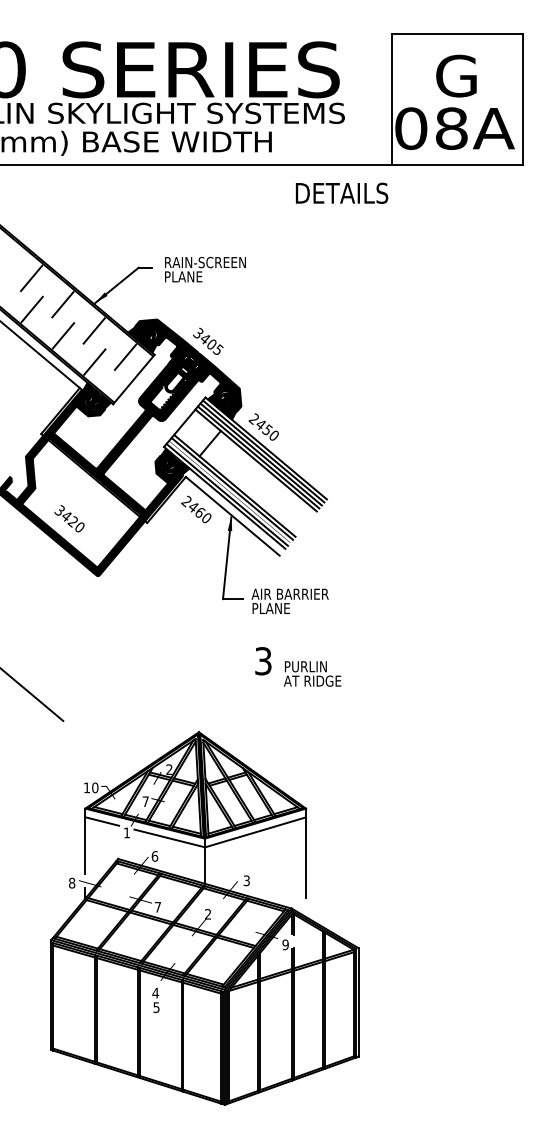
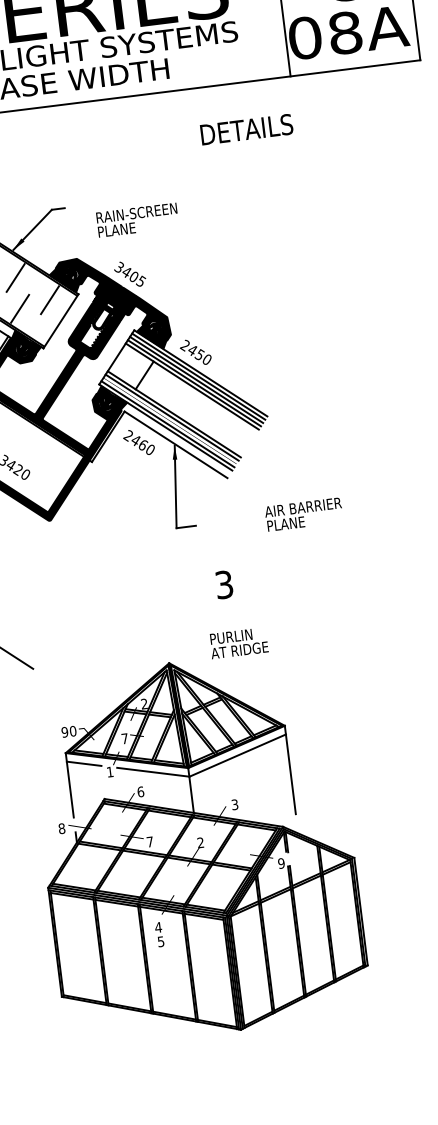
text: (342, 192) -> (247, 128), moved
text: (205, 269) -> (137, 220), moved
text: (289, 600) -> (303, 513), moved
text: (312, 673) -> (238, 642), moved
text: (86, 787) -> (64, 731), 10 -> 90

